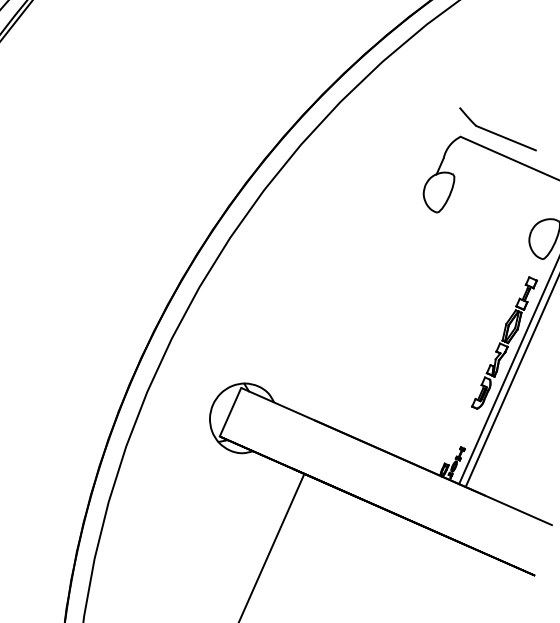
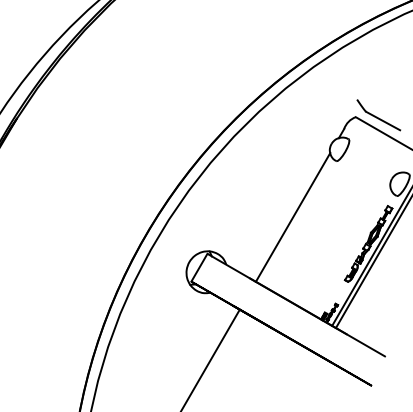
line: (374, 313) -> (292, 217), added

